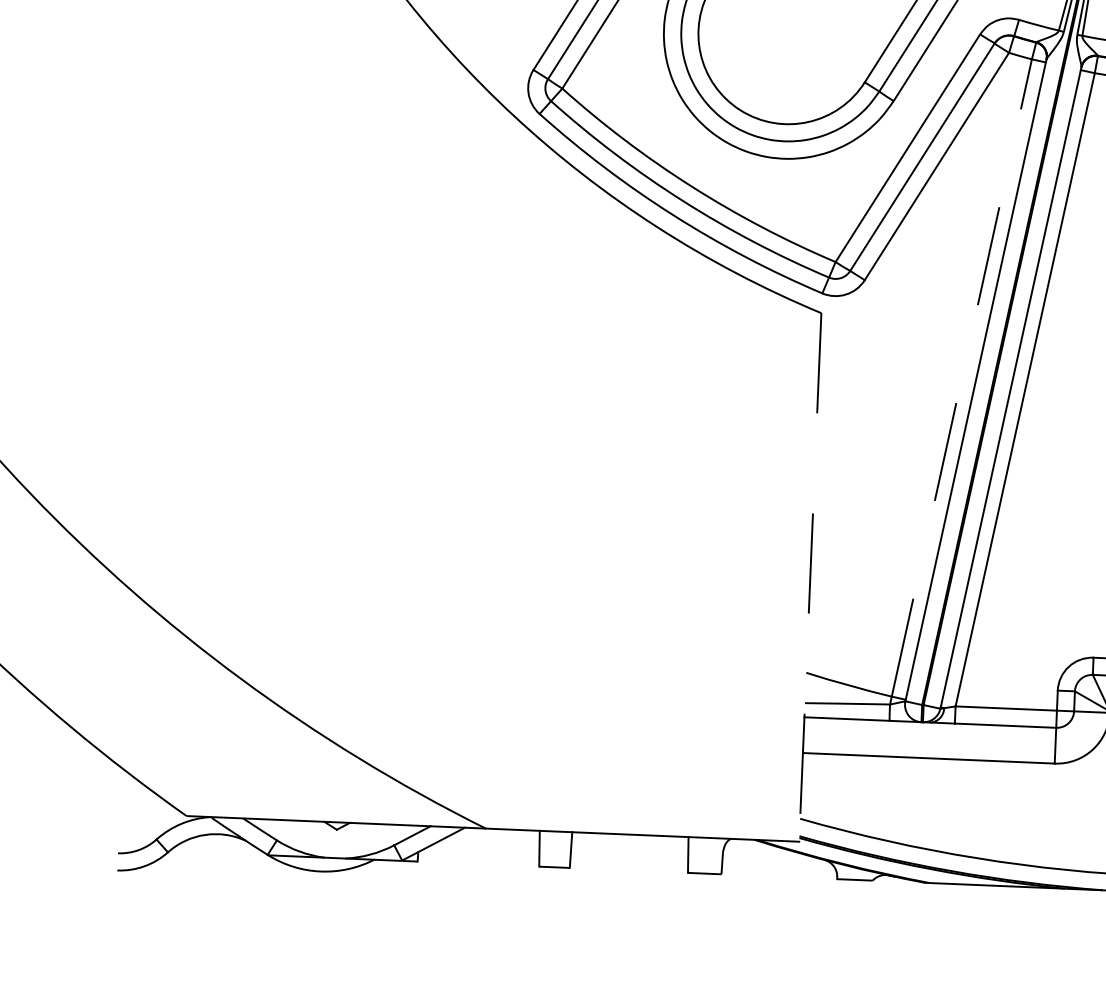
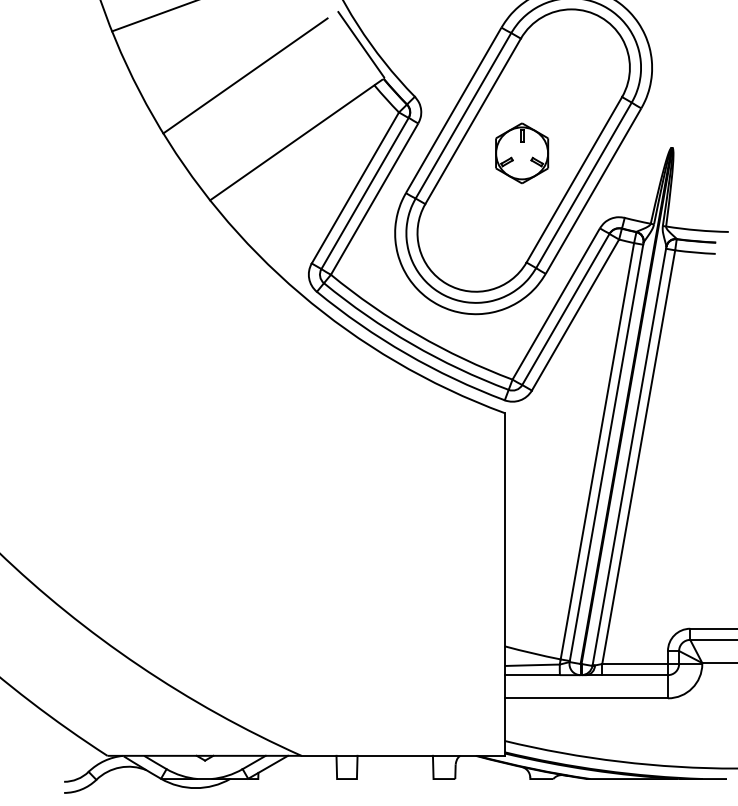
line: (962, 376) -> (597, 450), dashed -> solid
line: (809, 577) -> (504, 584), dashed -> solid

